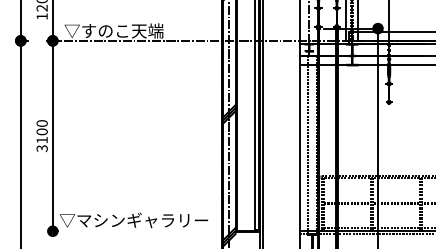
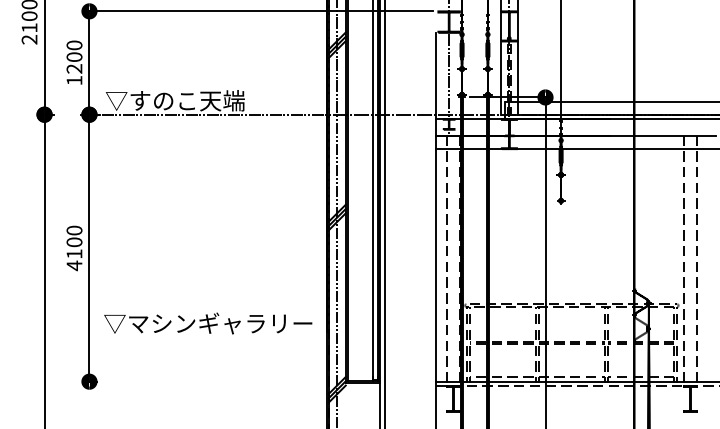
text: (42, 148) -> (74, 265), 3100 -> 4100
text: (134, 220) -> (208, 323), moved

